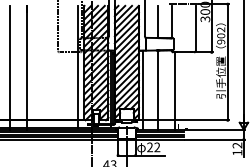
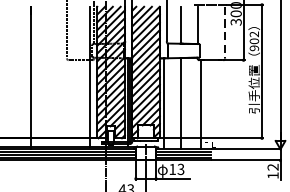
line: (195, 28) -> (224, 32), solid -> dashed
line: (9, 67) -> (11, 77), removed
text: (153, 147) -> (176, 169), 22 -> 13

